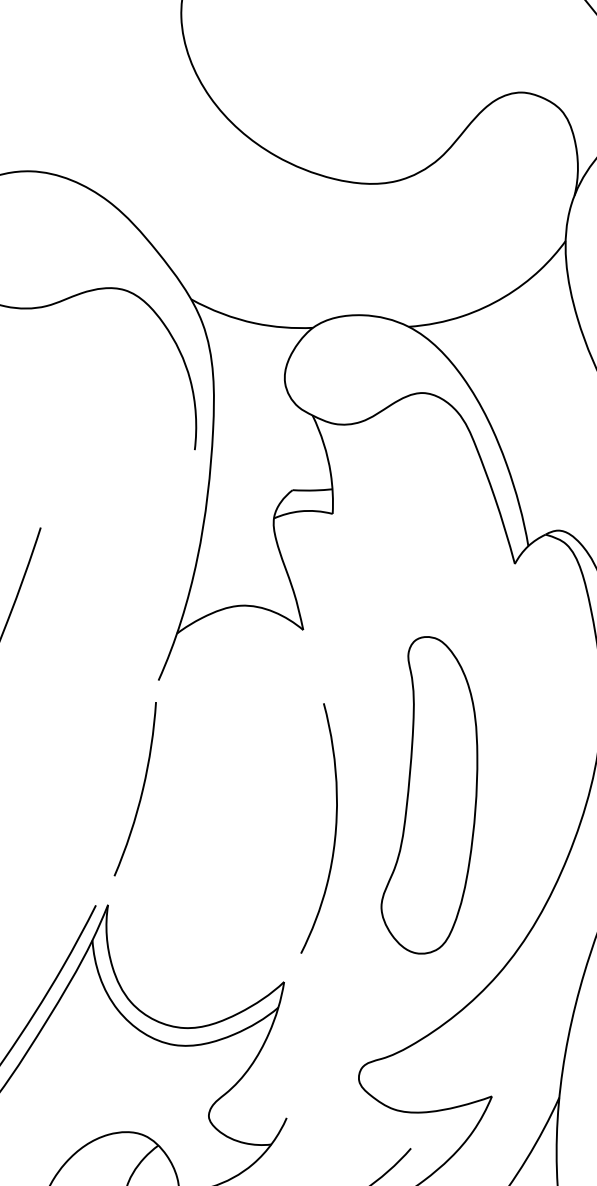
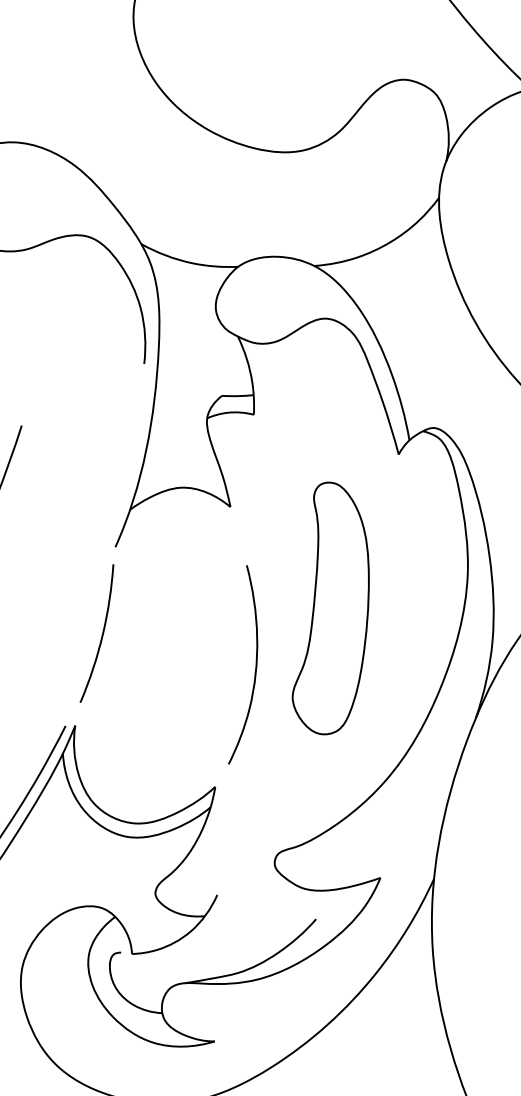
part: (429, 795) -> (330, 608), moved

